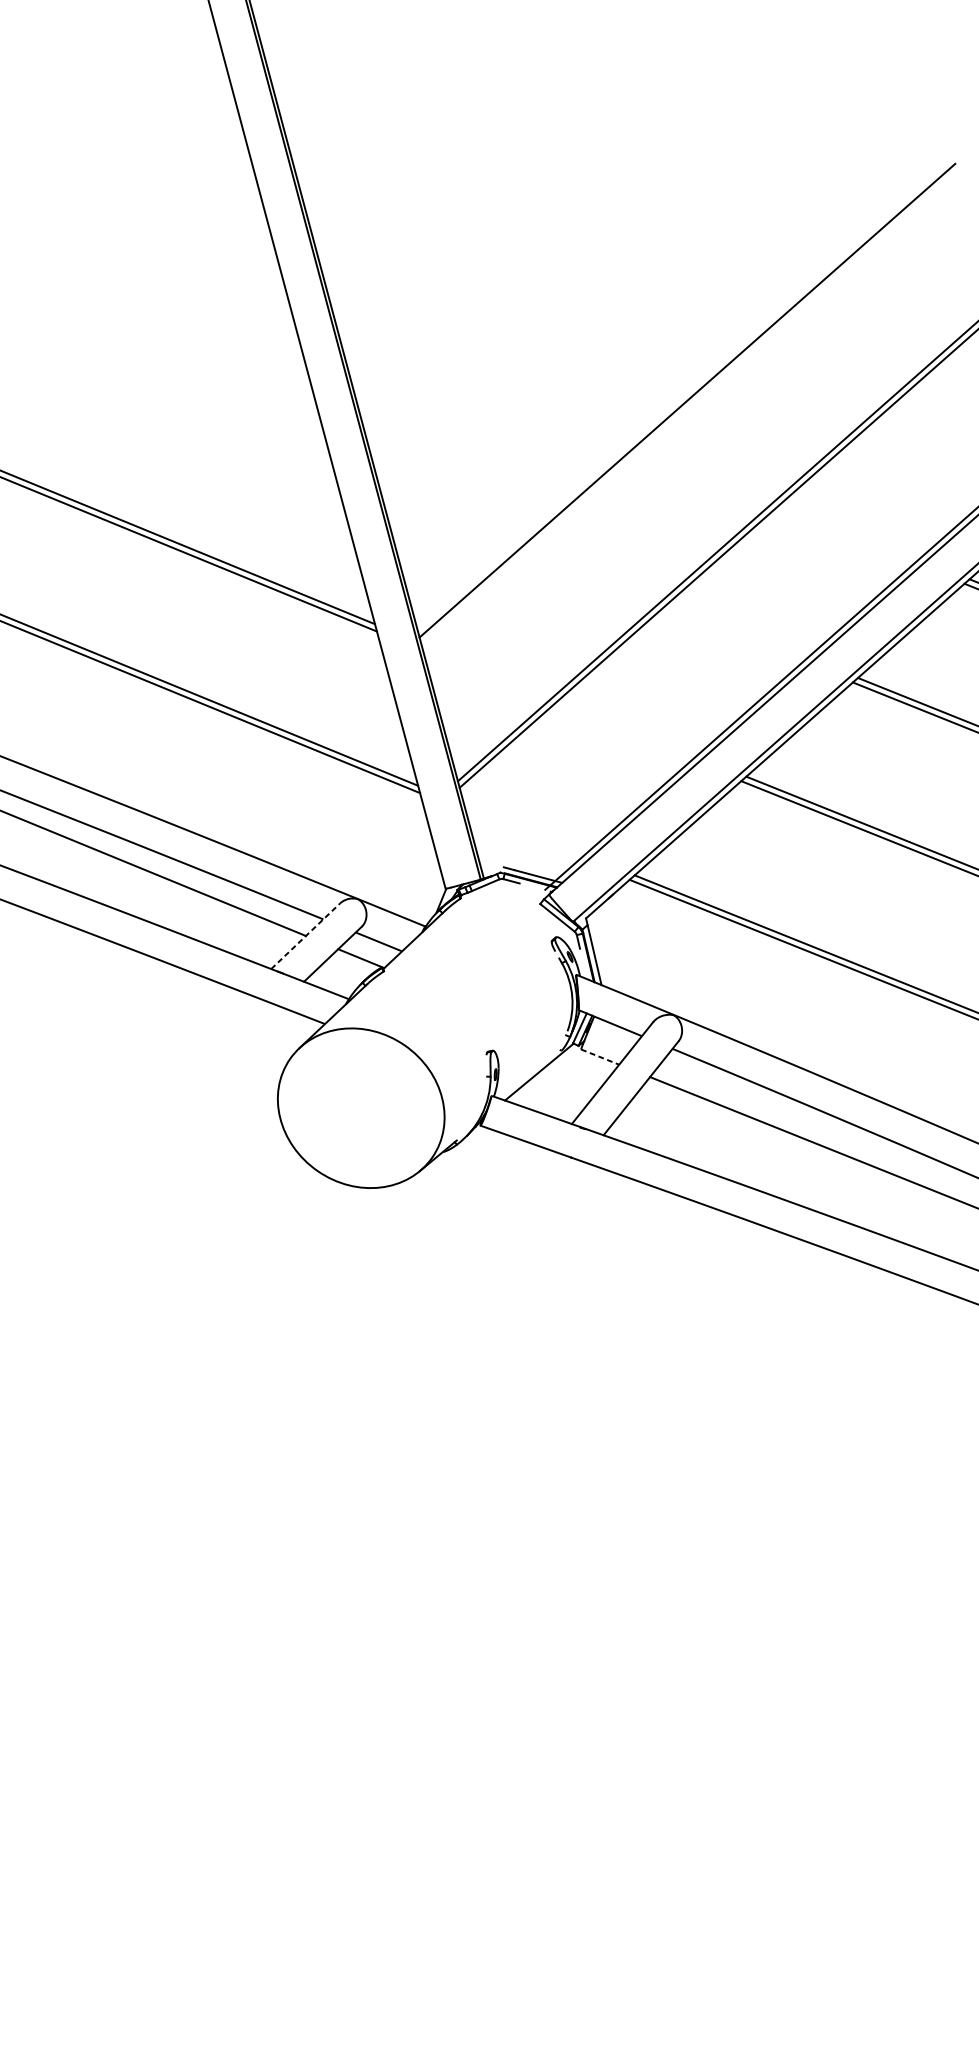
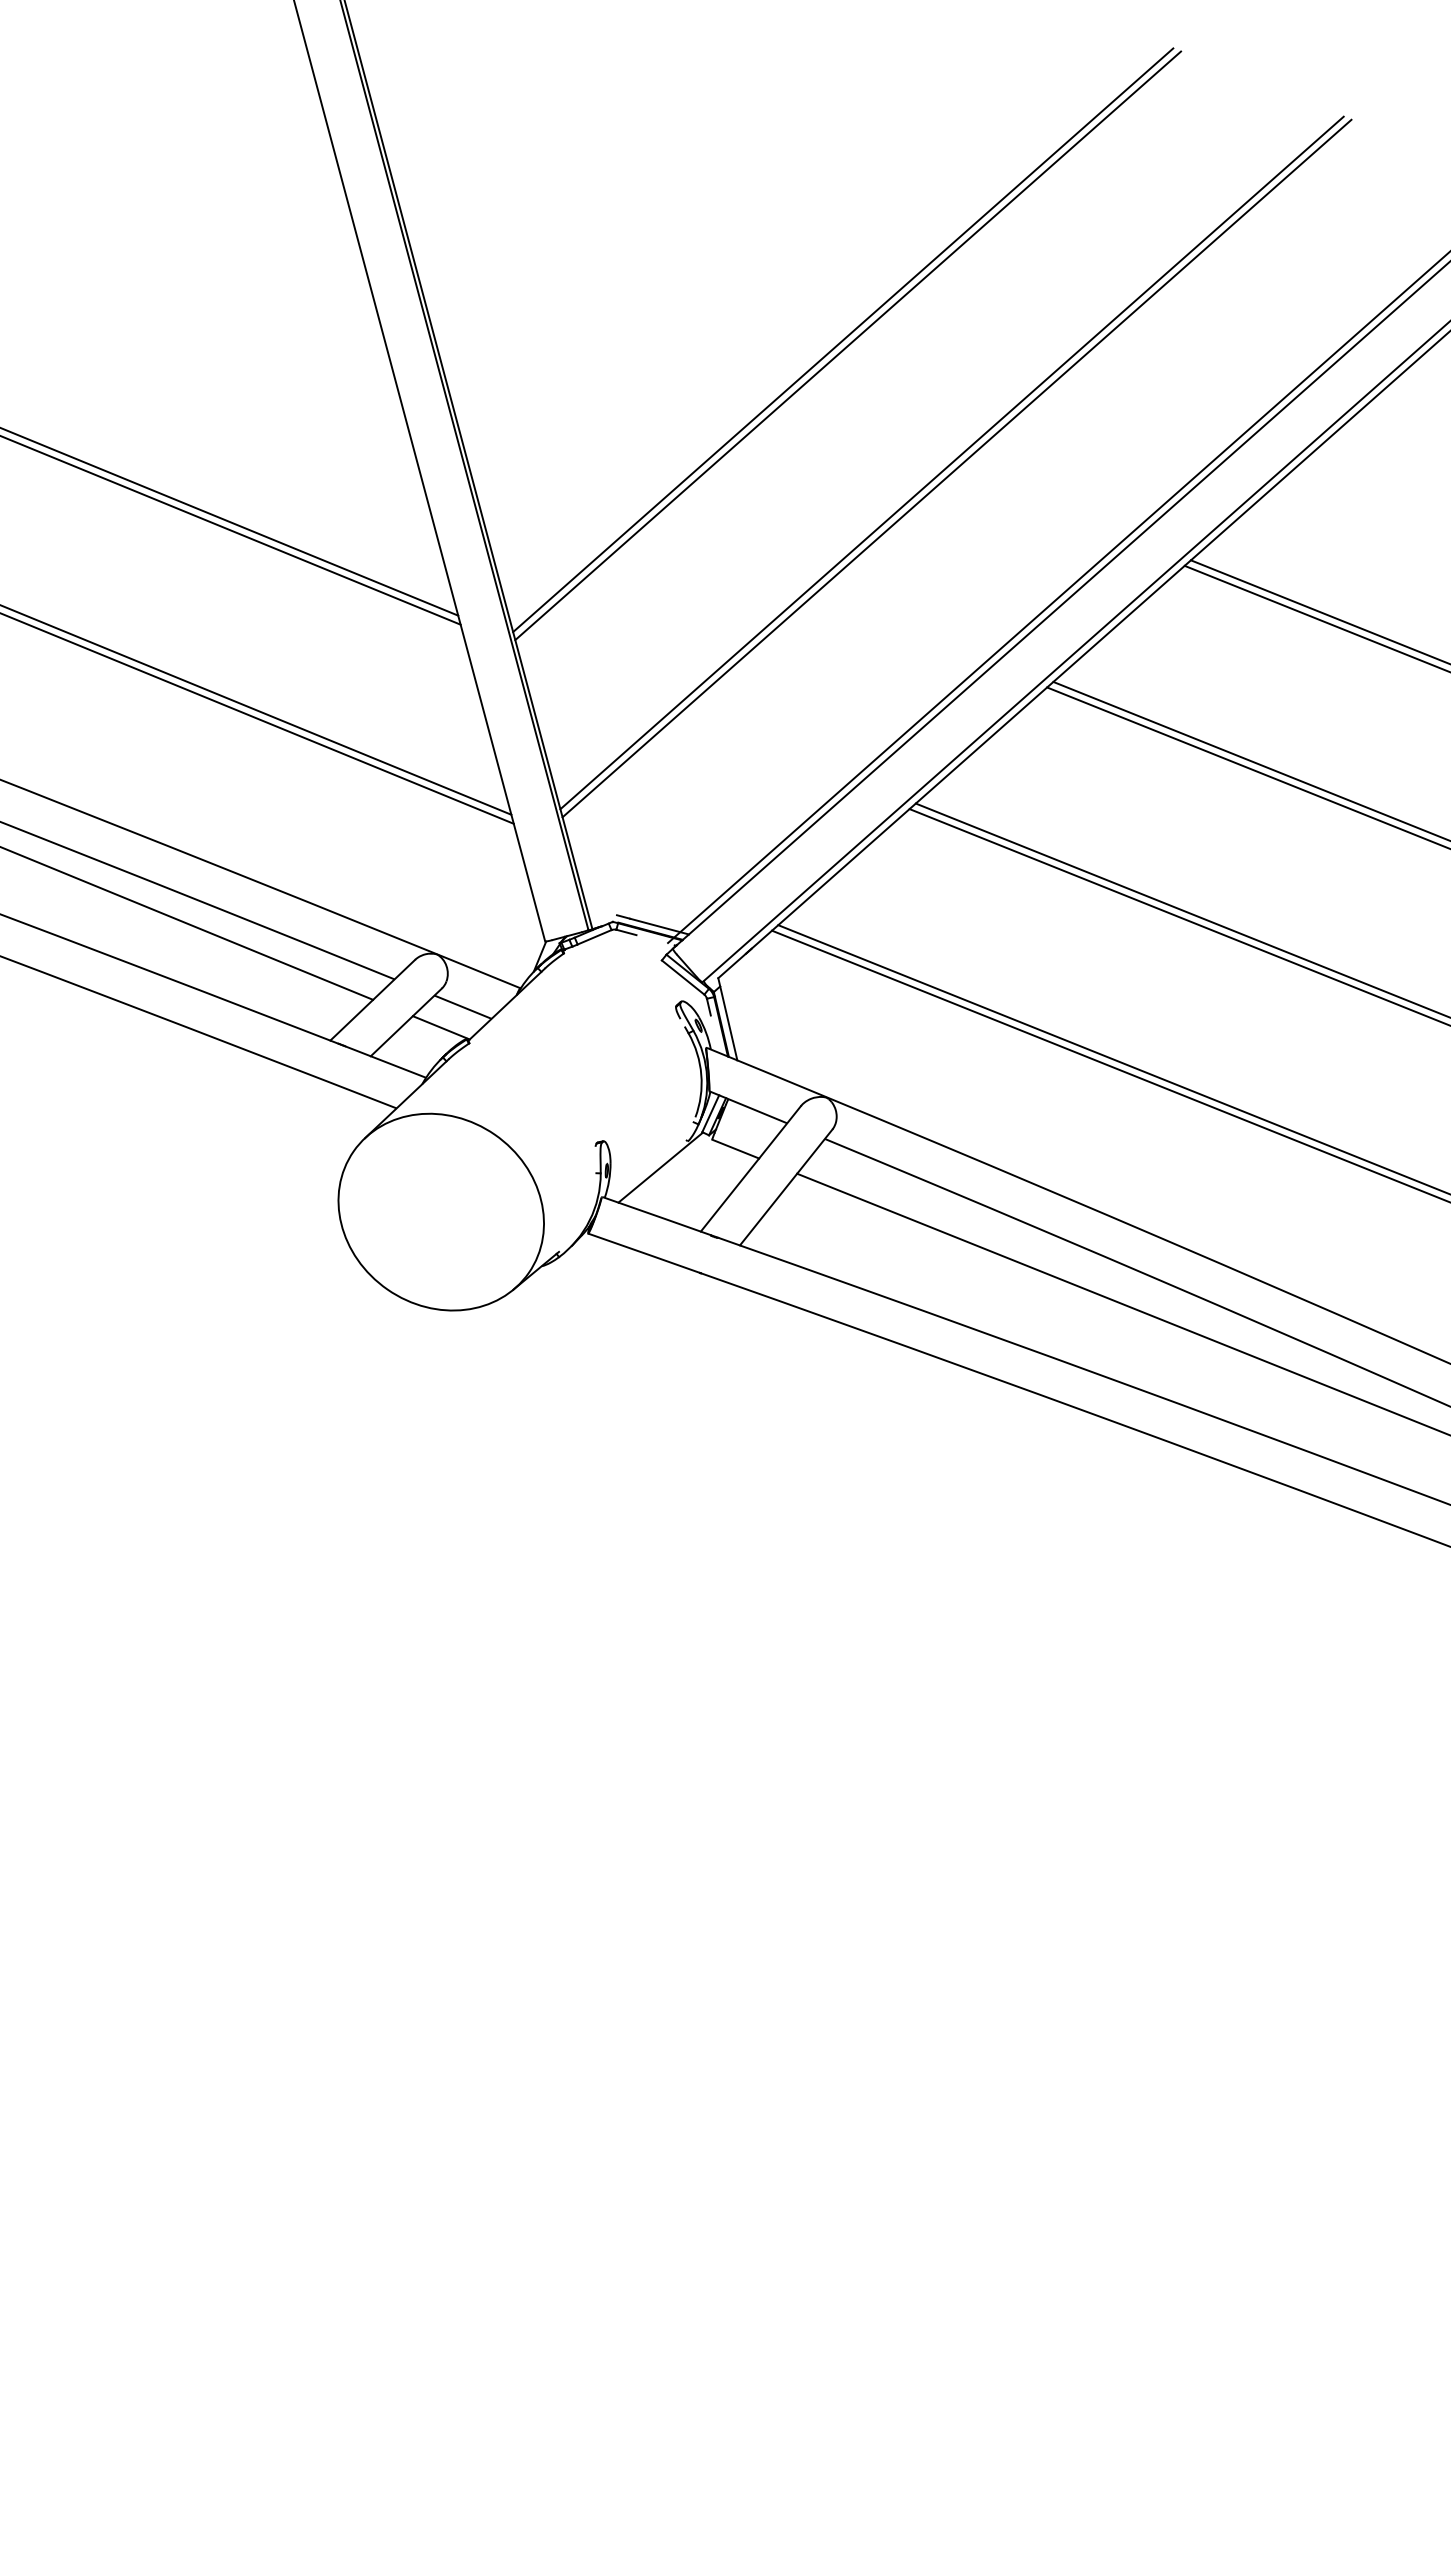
line: (691, 404) -> (848, 345), added
line: (306, 935) -> (373, 999), dashed -> solid
line: (600, 1057) -> (736, 1149), dashed -> solid

